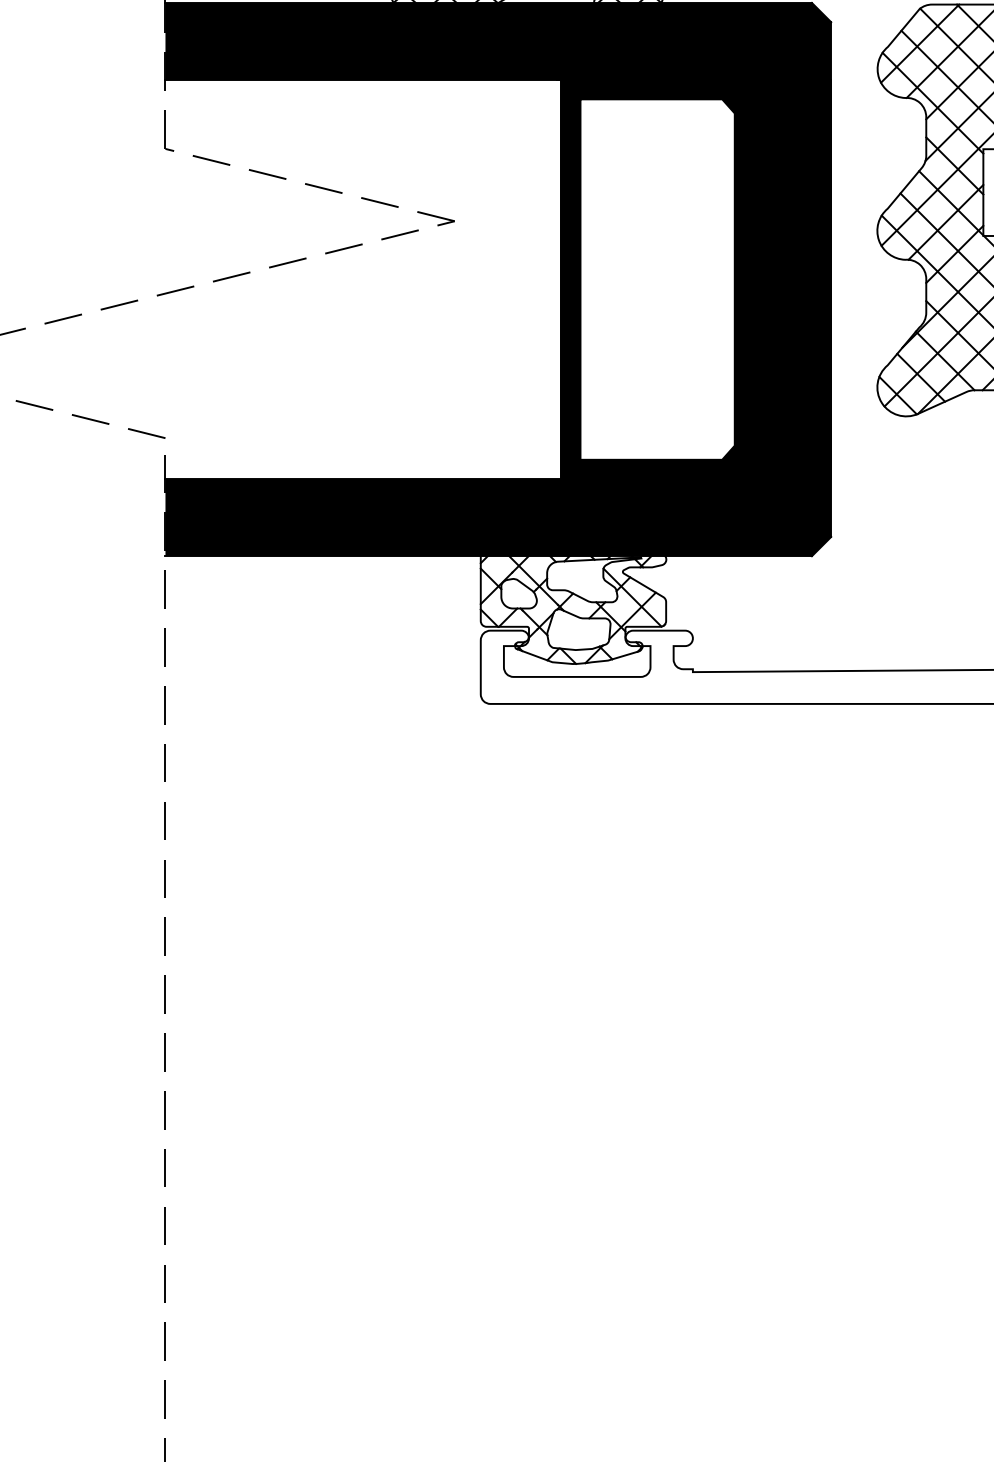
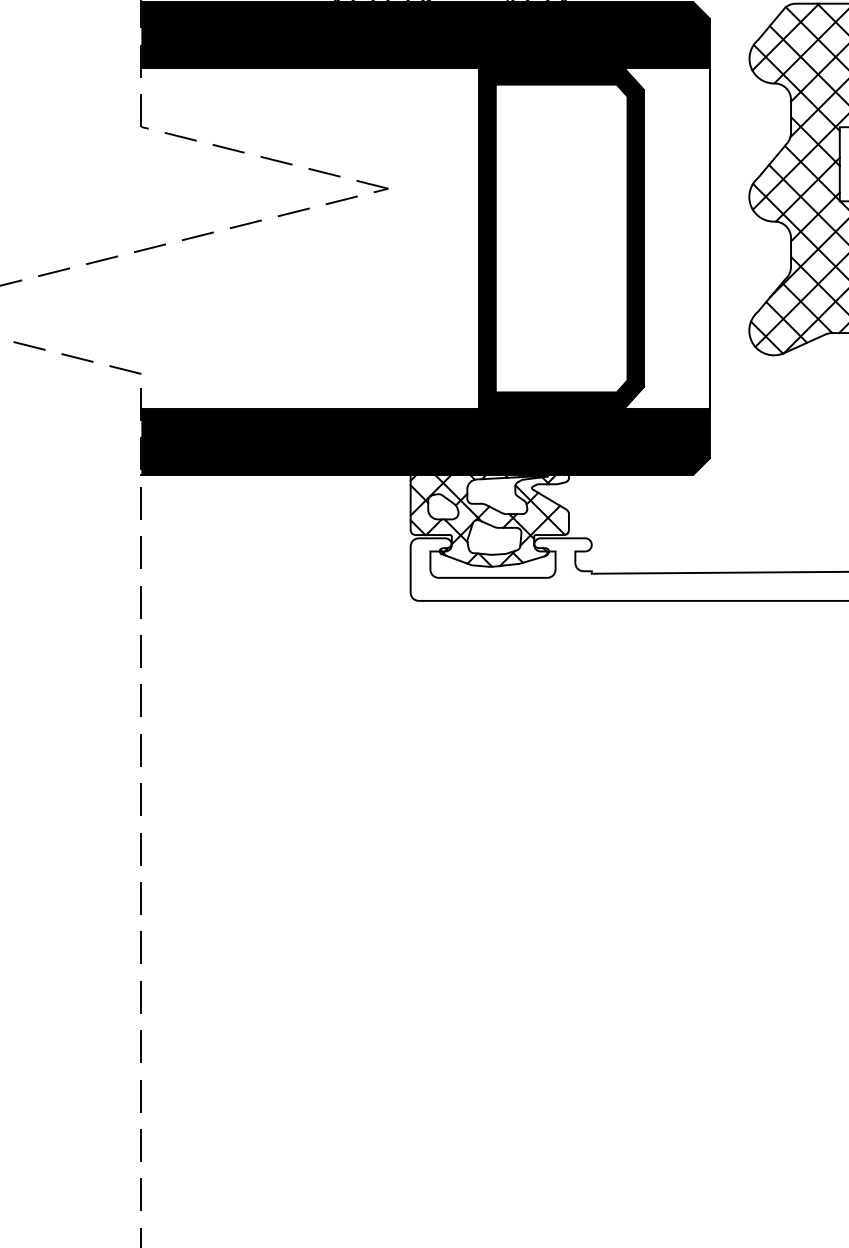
fill: (780, 279) -> (666, 238), removed

